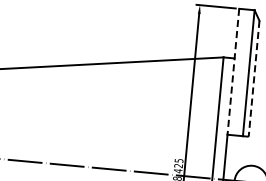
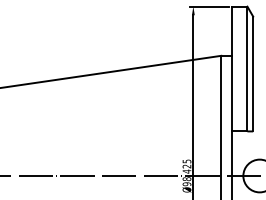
line: (233, 72) -> (232, 69), dashed -> solid
line: (254, 79) -> (253, 74), dashed -> solid

